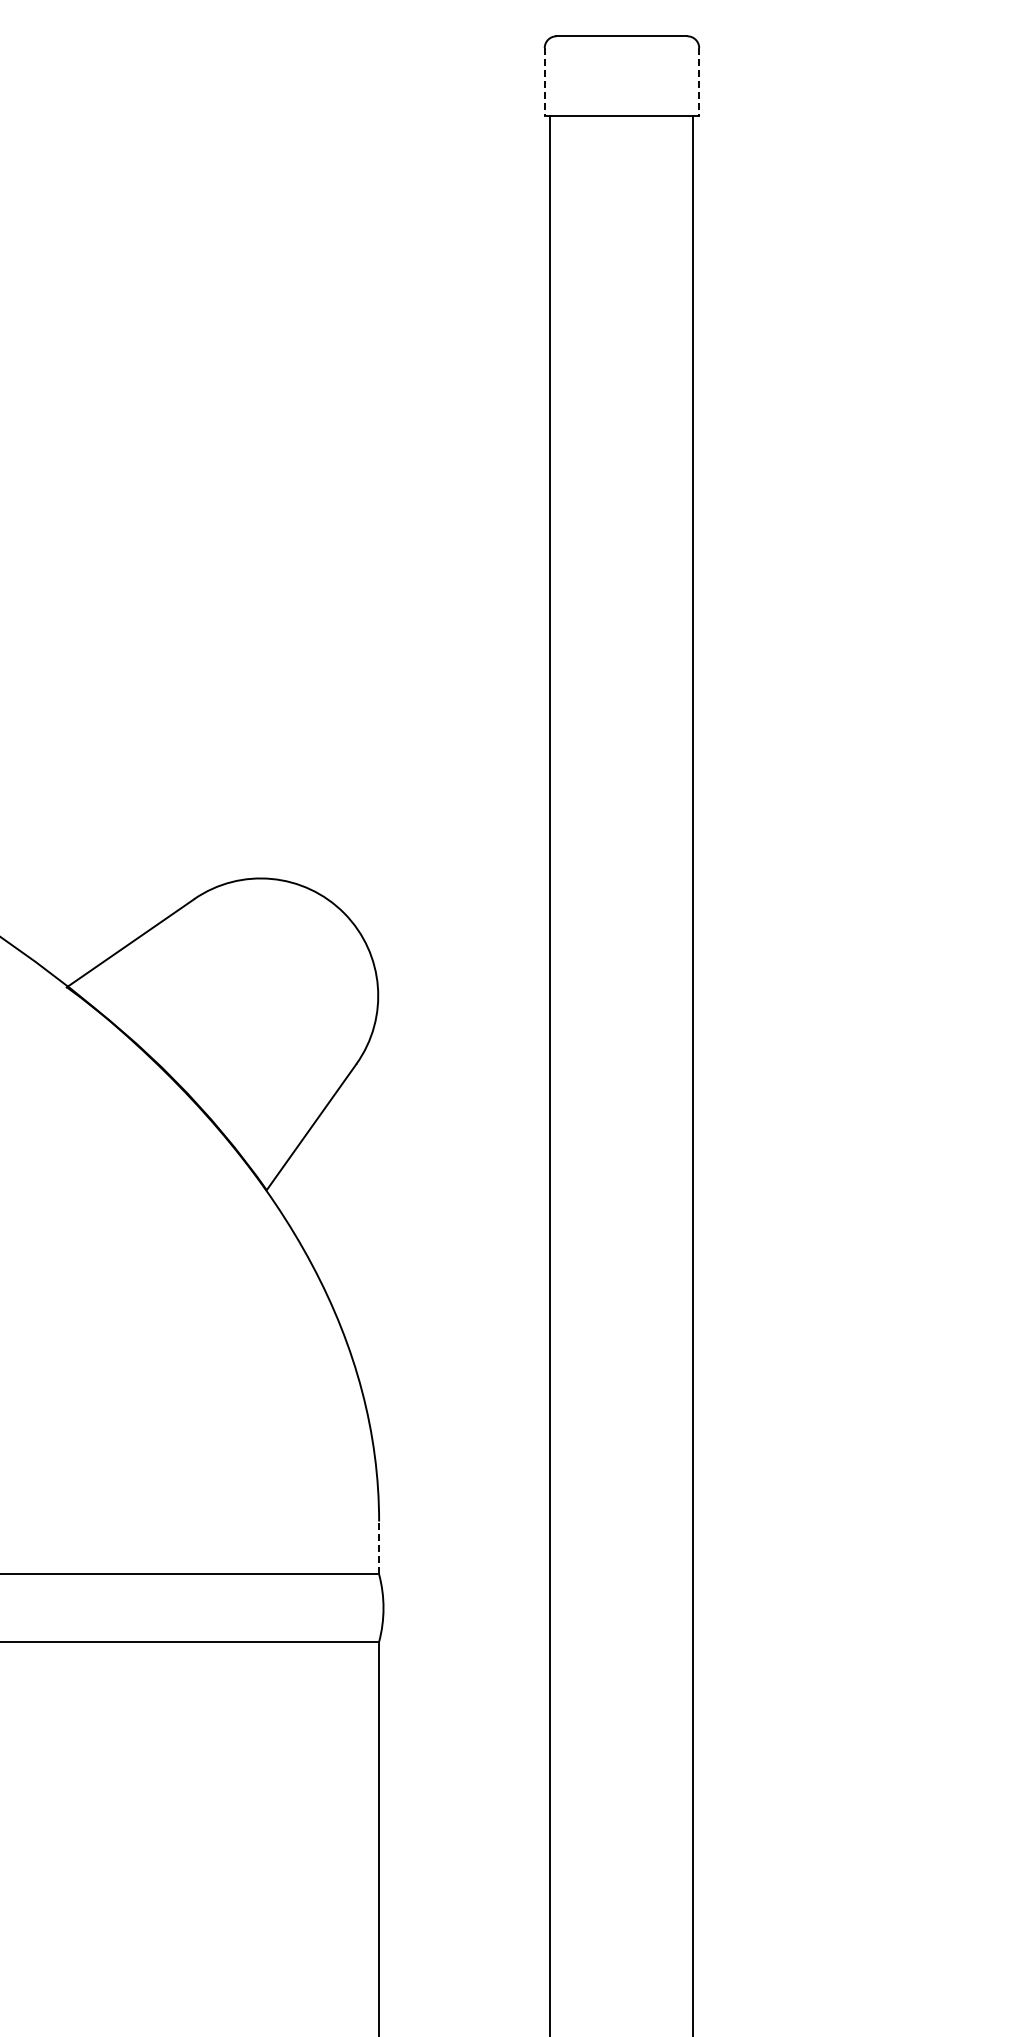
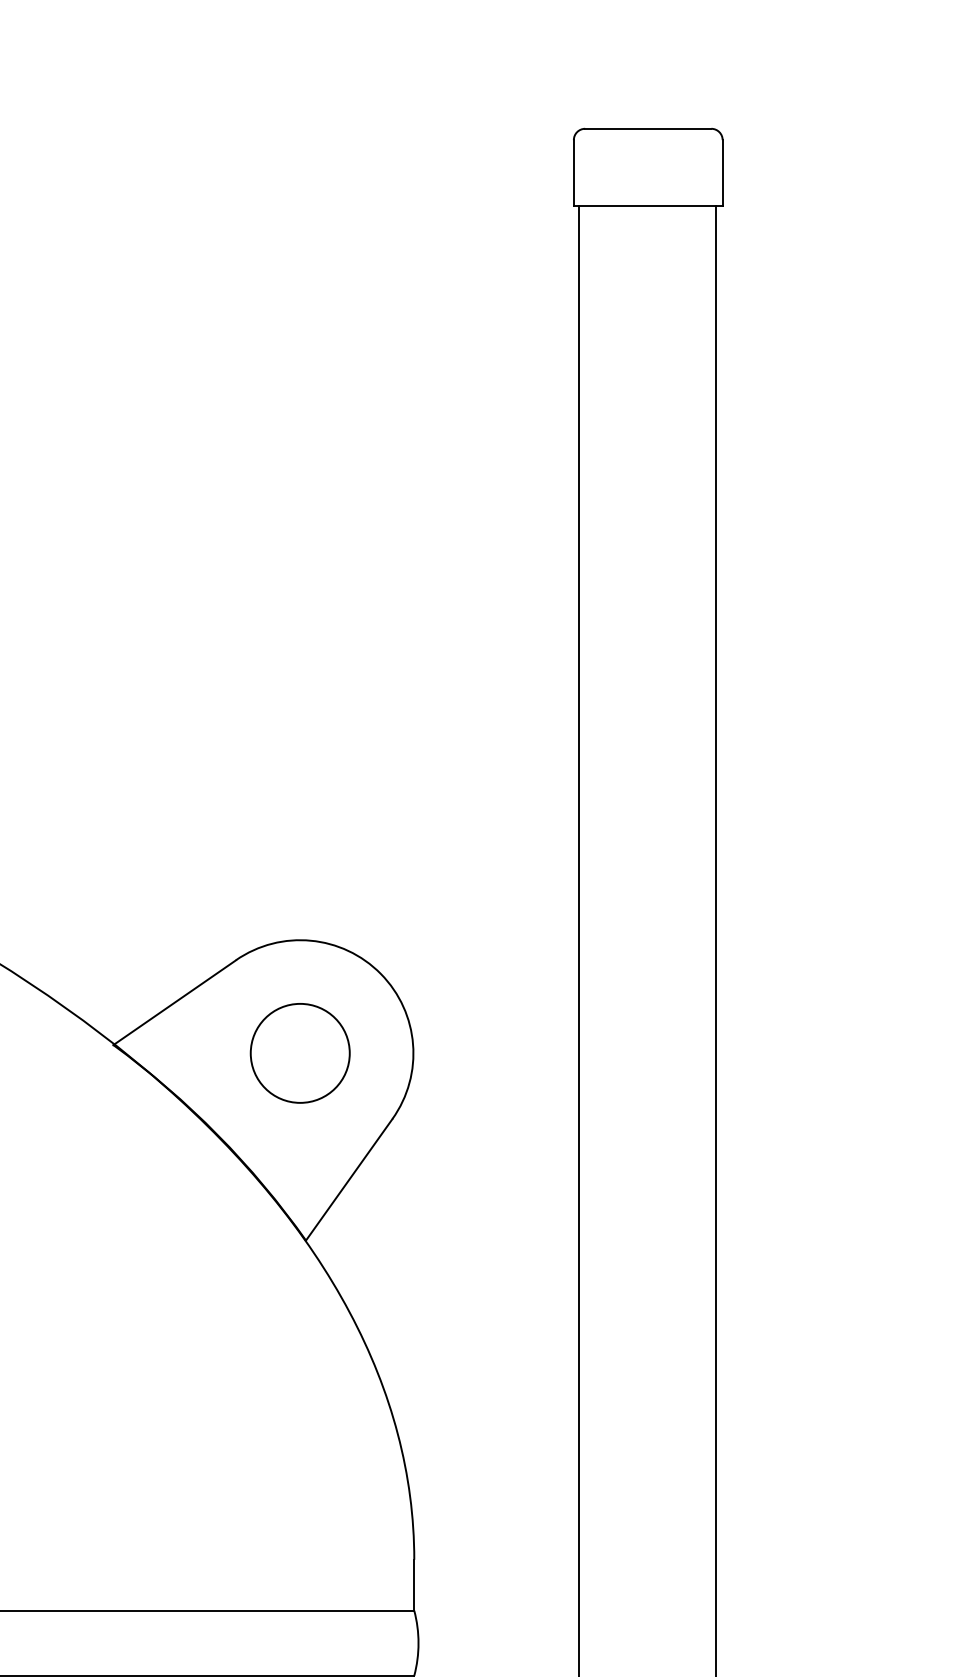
line: (544, 82) -> (573, 173), dashed -> solid
line: (699, 82) -> (722, 173), dashed -> solid
circle: (260, 995) -> (299, 1052), added
line: (379, 1547) -> (414, 1584), dashed -> solid

